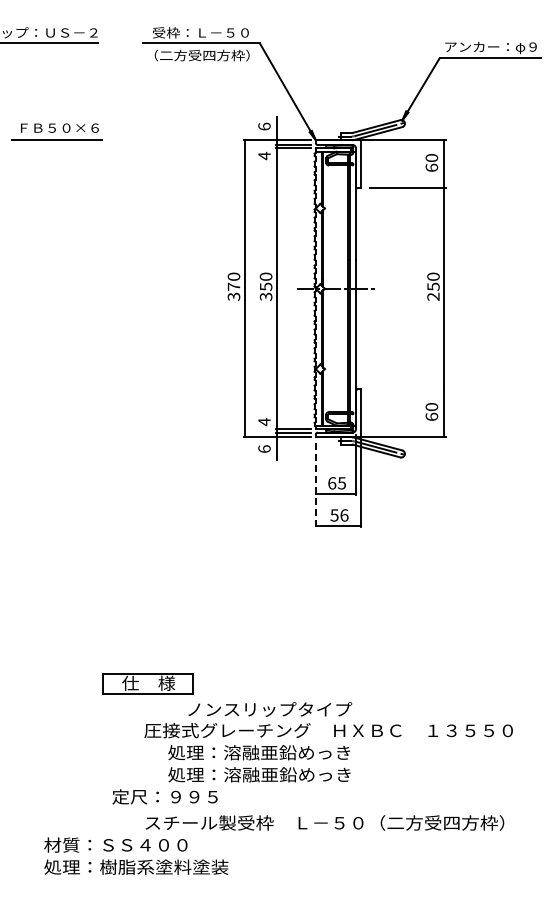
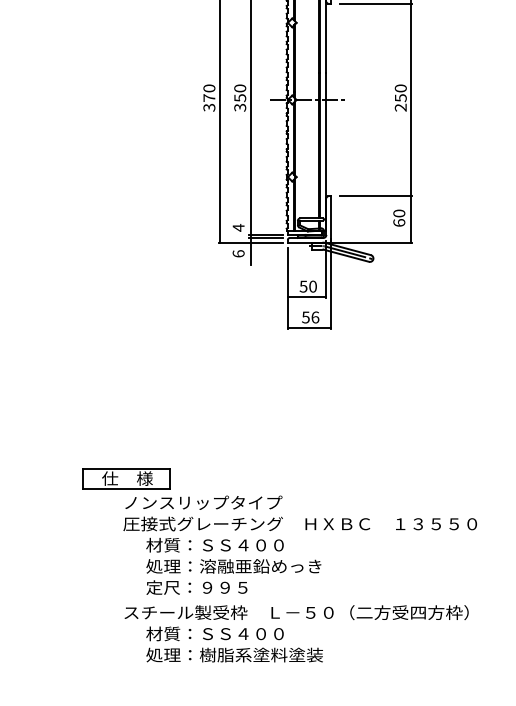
line: (407, 389) -> (375, 196), added
text: (337, 483) -> (308, 286), 65 -> 50
line: (315, 485) -> (287, 288), dashed -> solid
text: (270, 709) -> (204, 502), moved
text: (259, 752) -> (233, 545), 処理：溶融亜鉛めっき -> 材質：ＳＳ４００
text: (164, 796) -> (196, 587), moved
text: (136, 855) -> (234, 643), moved

